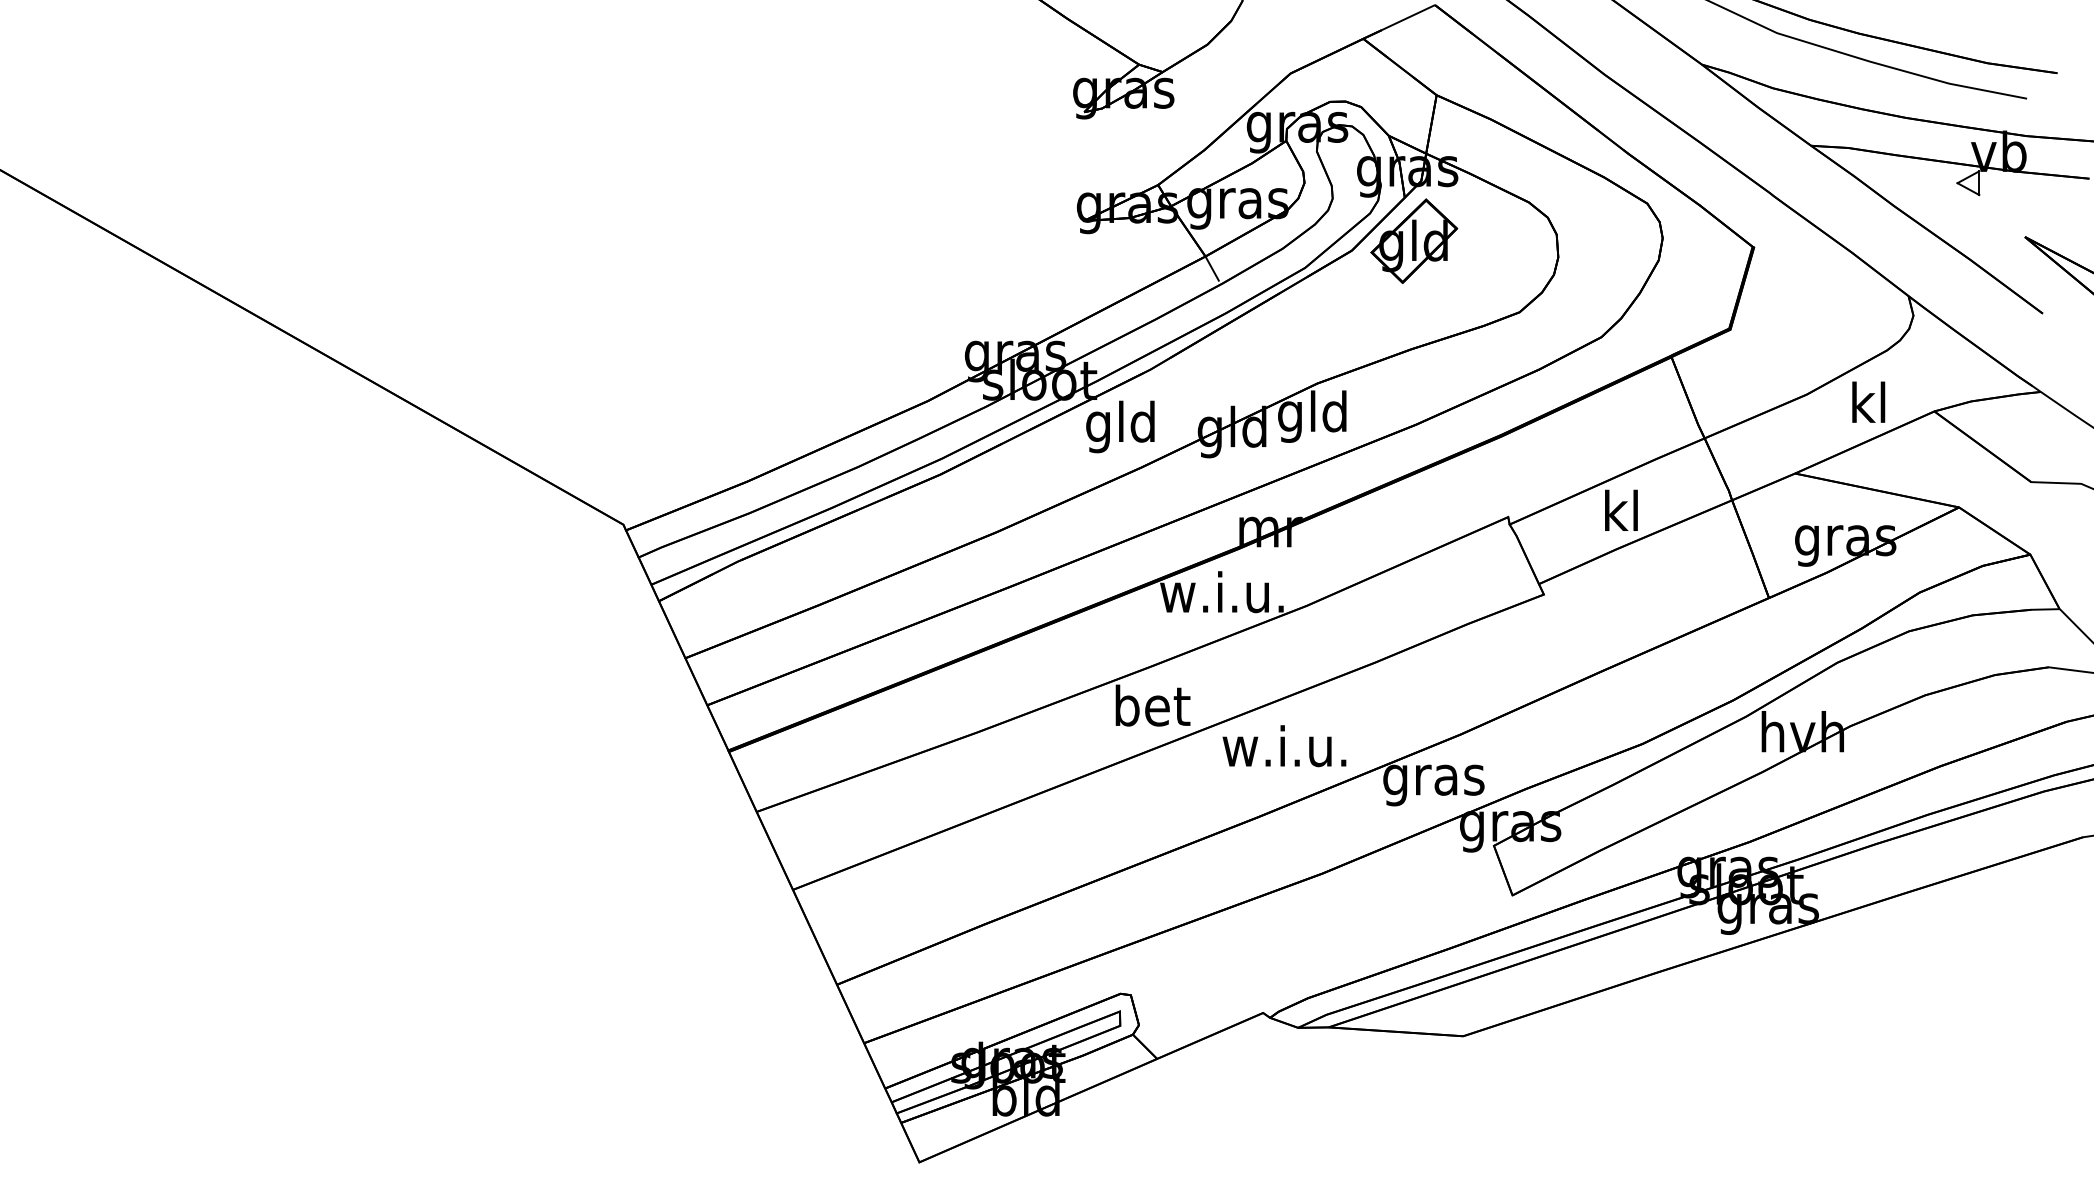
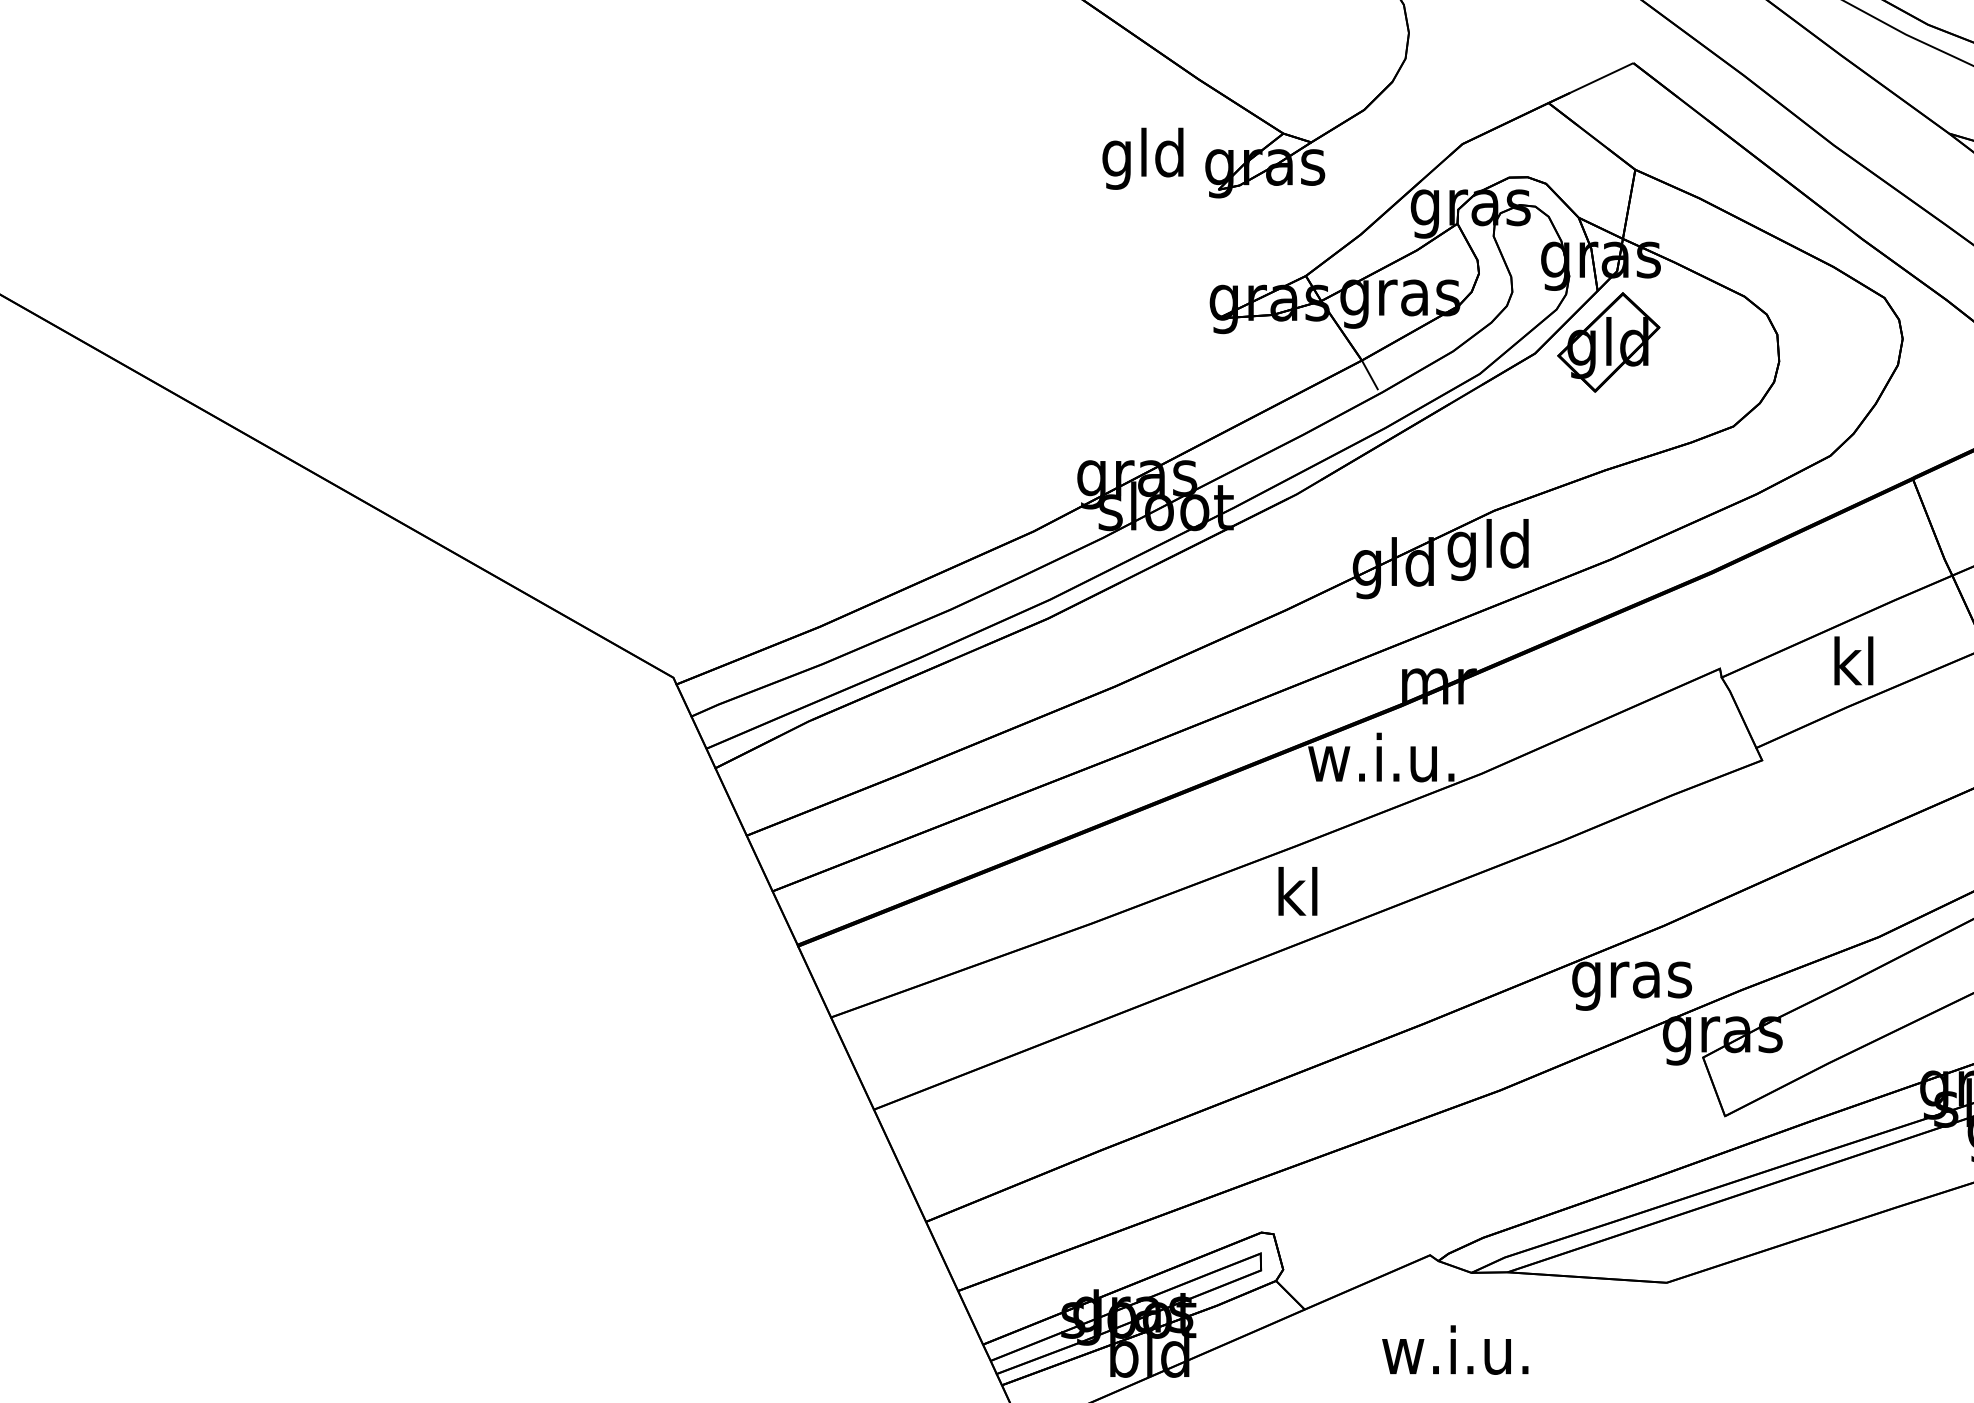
text: (1120, 426) -> (1143, 158), moved
text: (1152, 705) -> (1299, 891), bet -> kl
text: (1284, 746) -> (1455, 1350), moved

